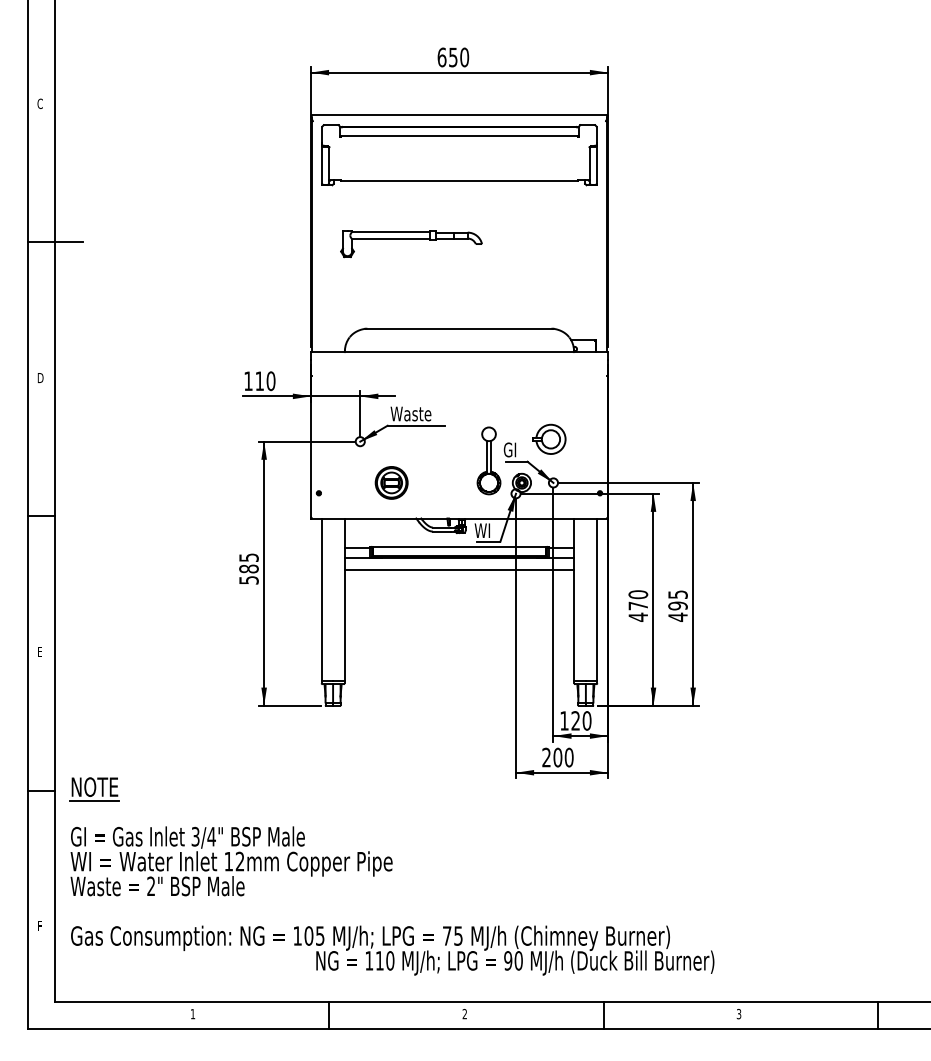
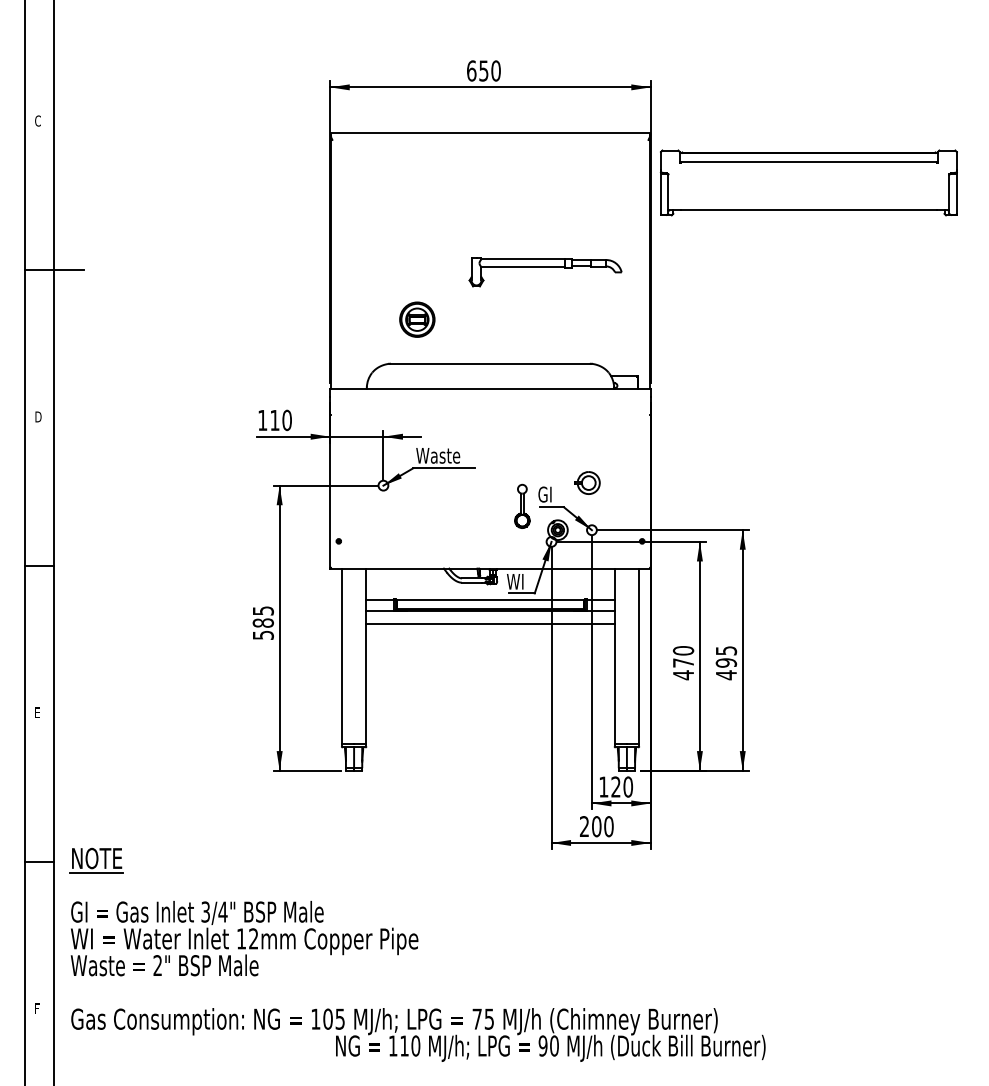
part: (459, 155) -> (808, 183), moved
part: (411, 244) -> (545, 272), moved
part: (549, 438) -> (587, 482), size x0.7
part: (488, 460) -> (521, 505), size x0.6
part: (391, 482) -> (417, 319), moved

